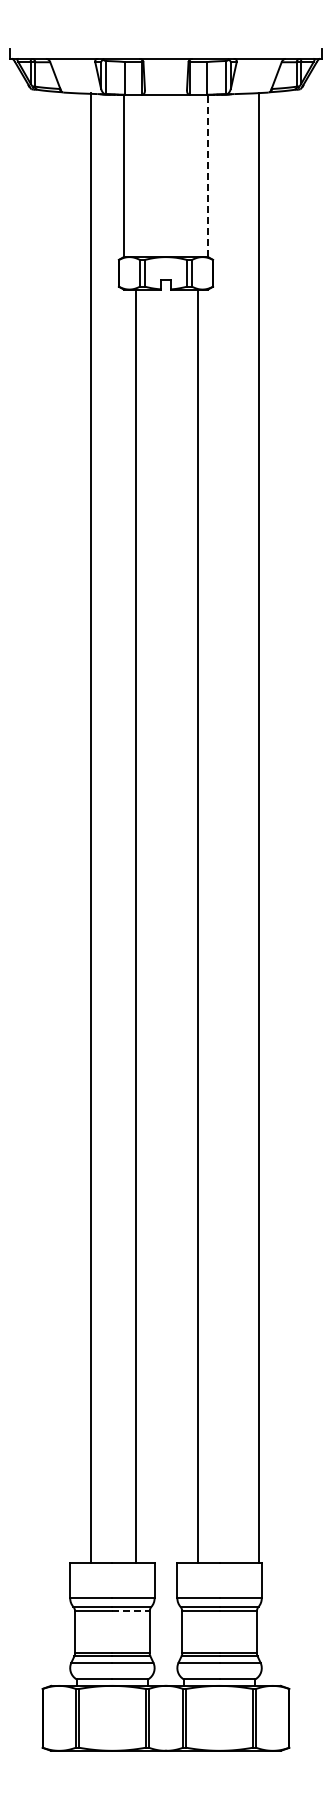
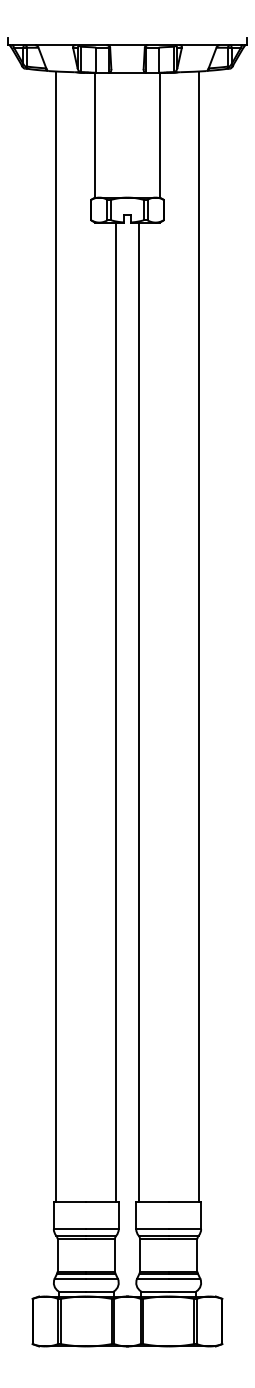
line: (208, 175) -> (160, 134), dashed -> solid
line: (91, 827) -> (56, 636), moved
line: (136, 925) -> (116, 711), moved
line: (197, 925) -> (138, 711), moved
line: (131, 1611) -> (100, 1239), dashed -> solid

